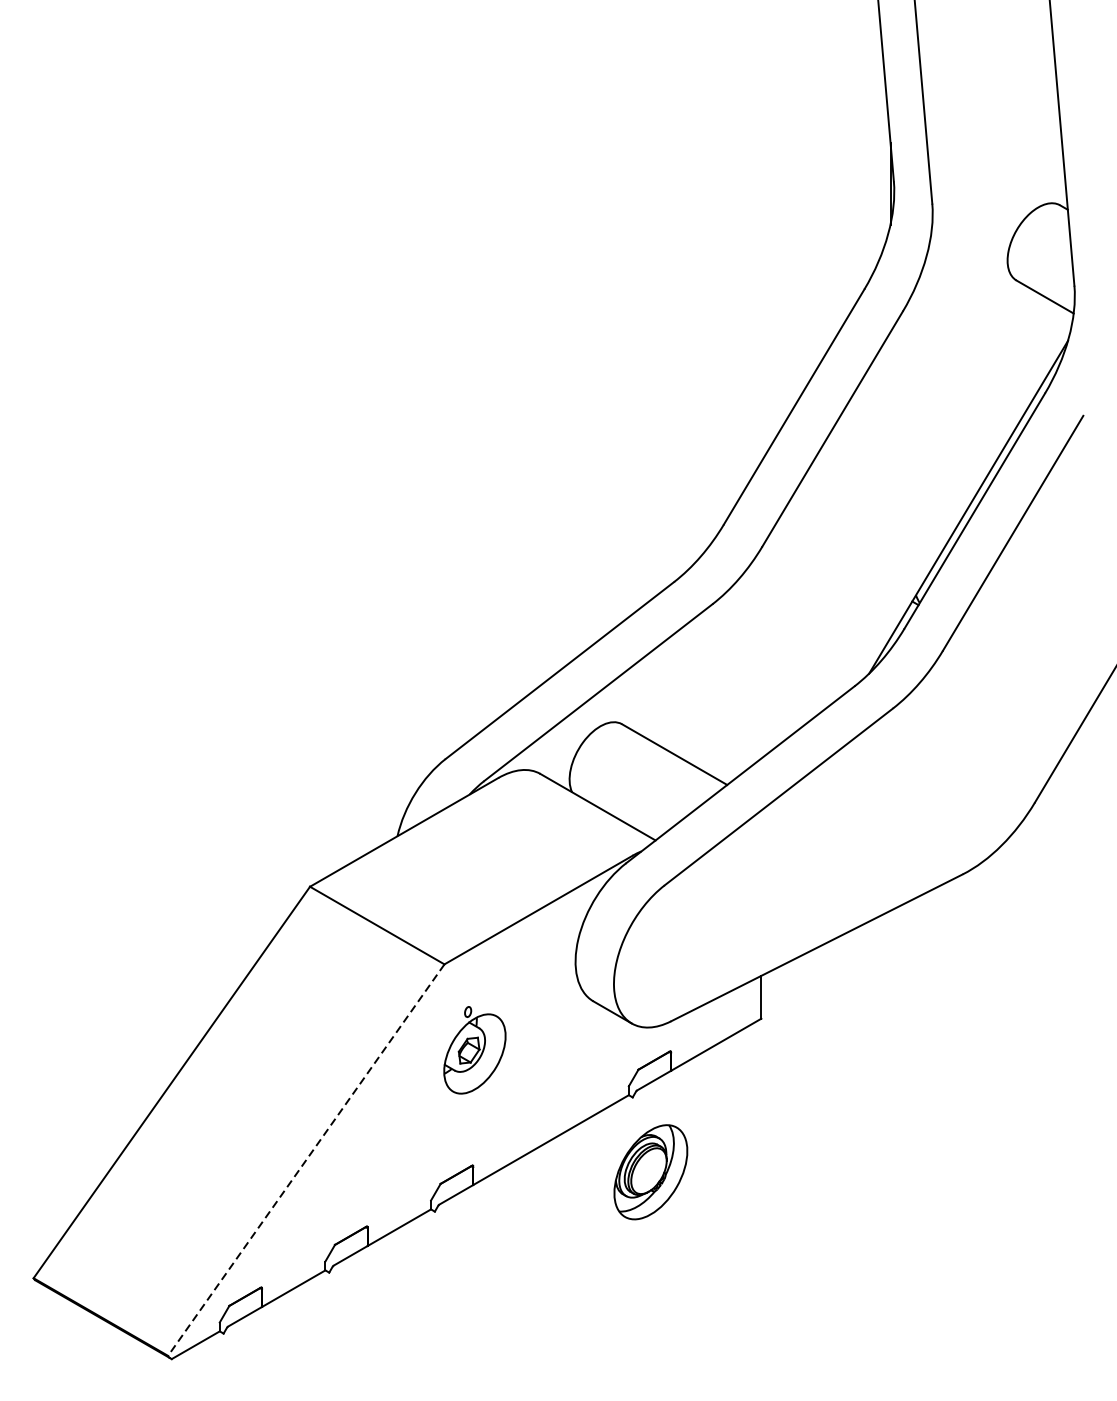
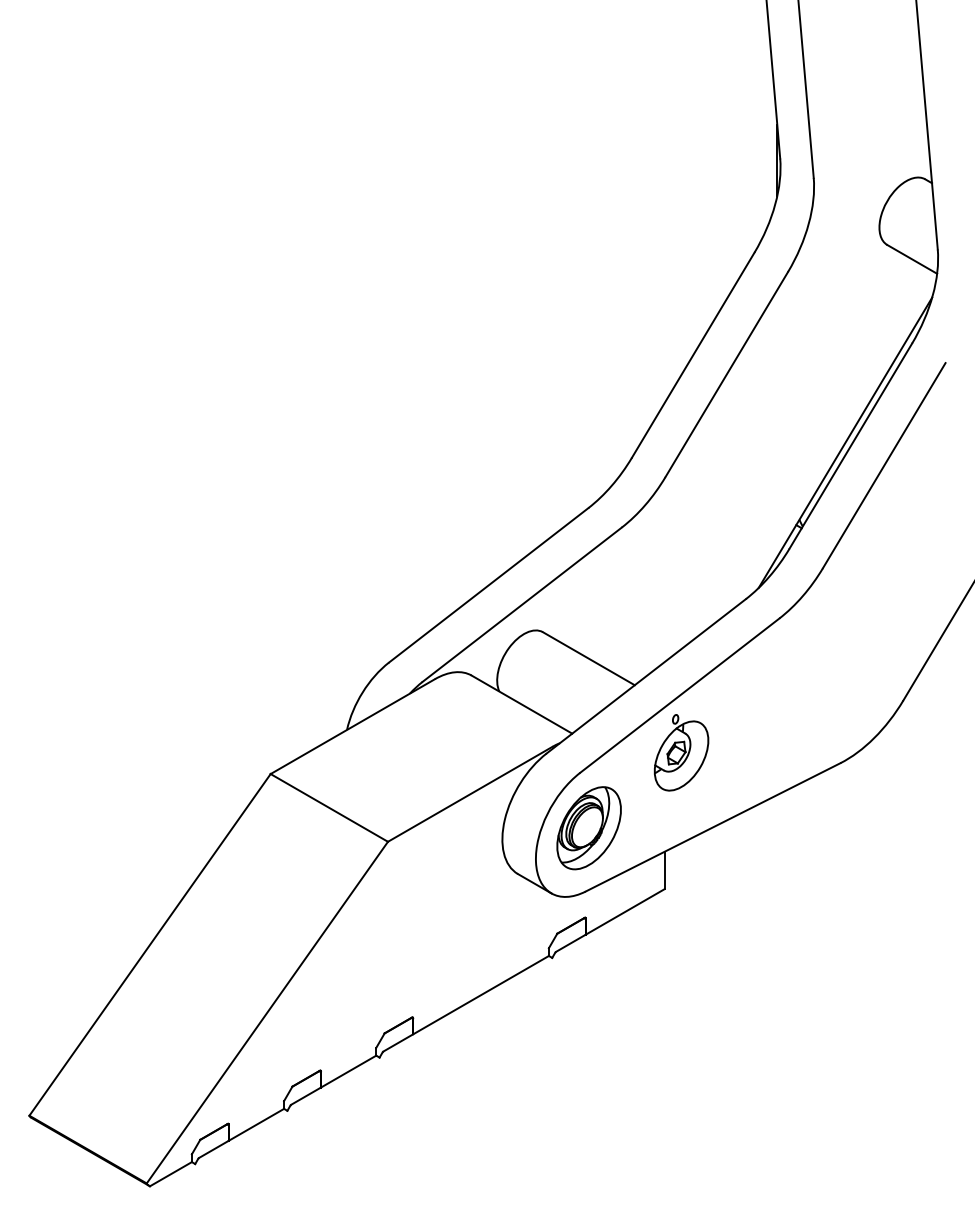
part: (474, 1049) -> (681, 752), moved
line: (306, 1161) -> (267, 1013), dashed -> solid
part: (650, 1172) -> (588, 828), moved

